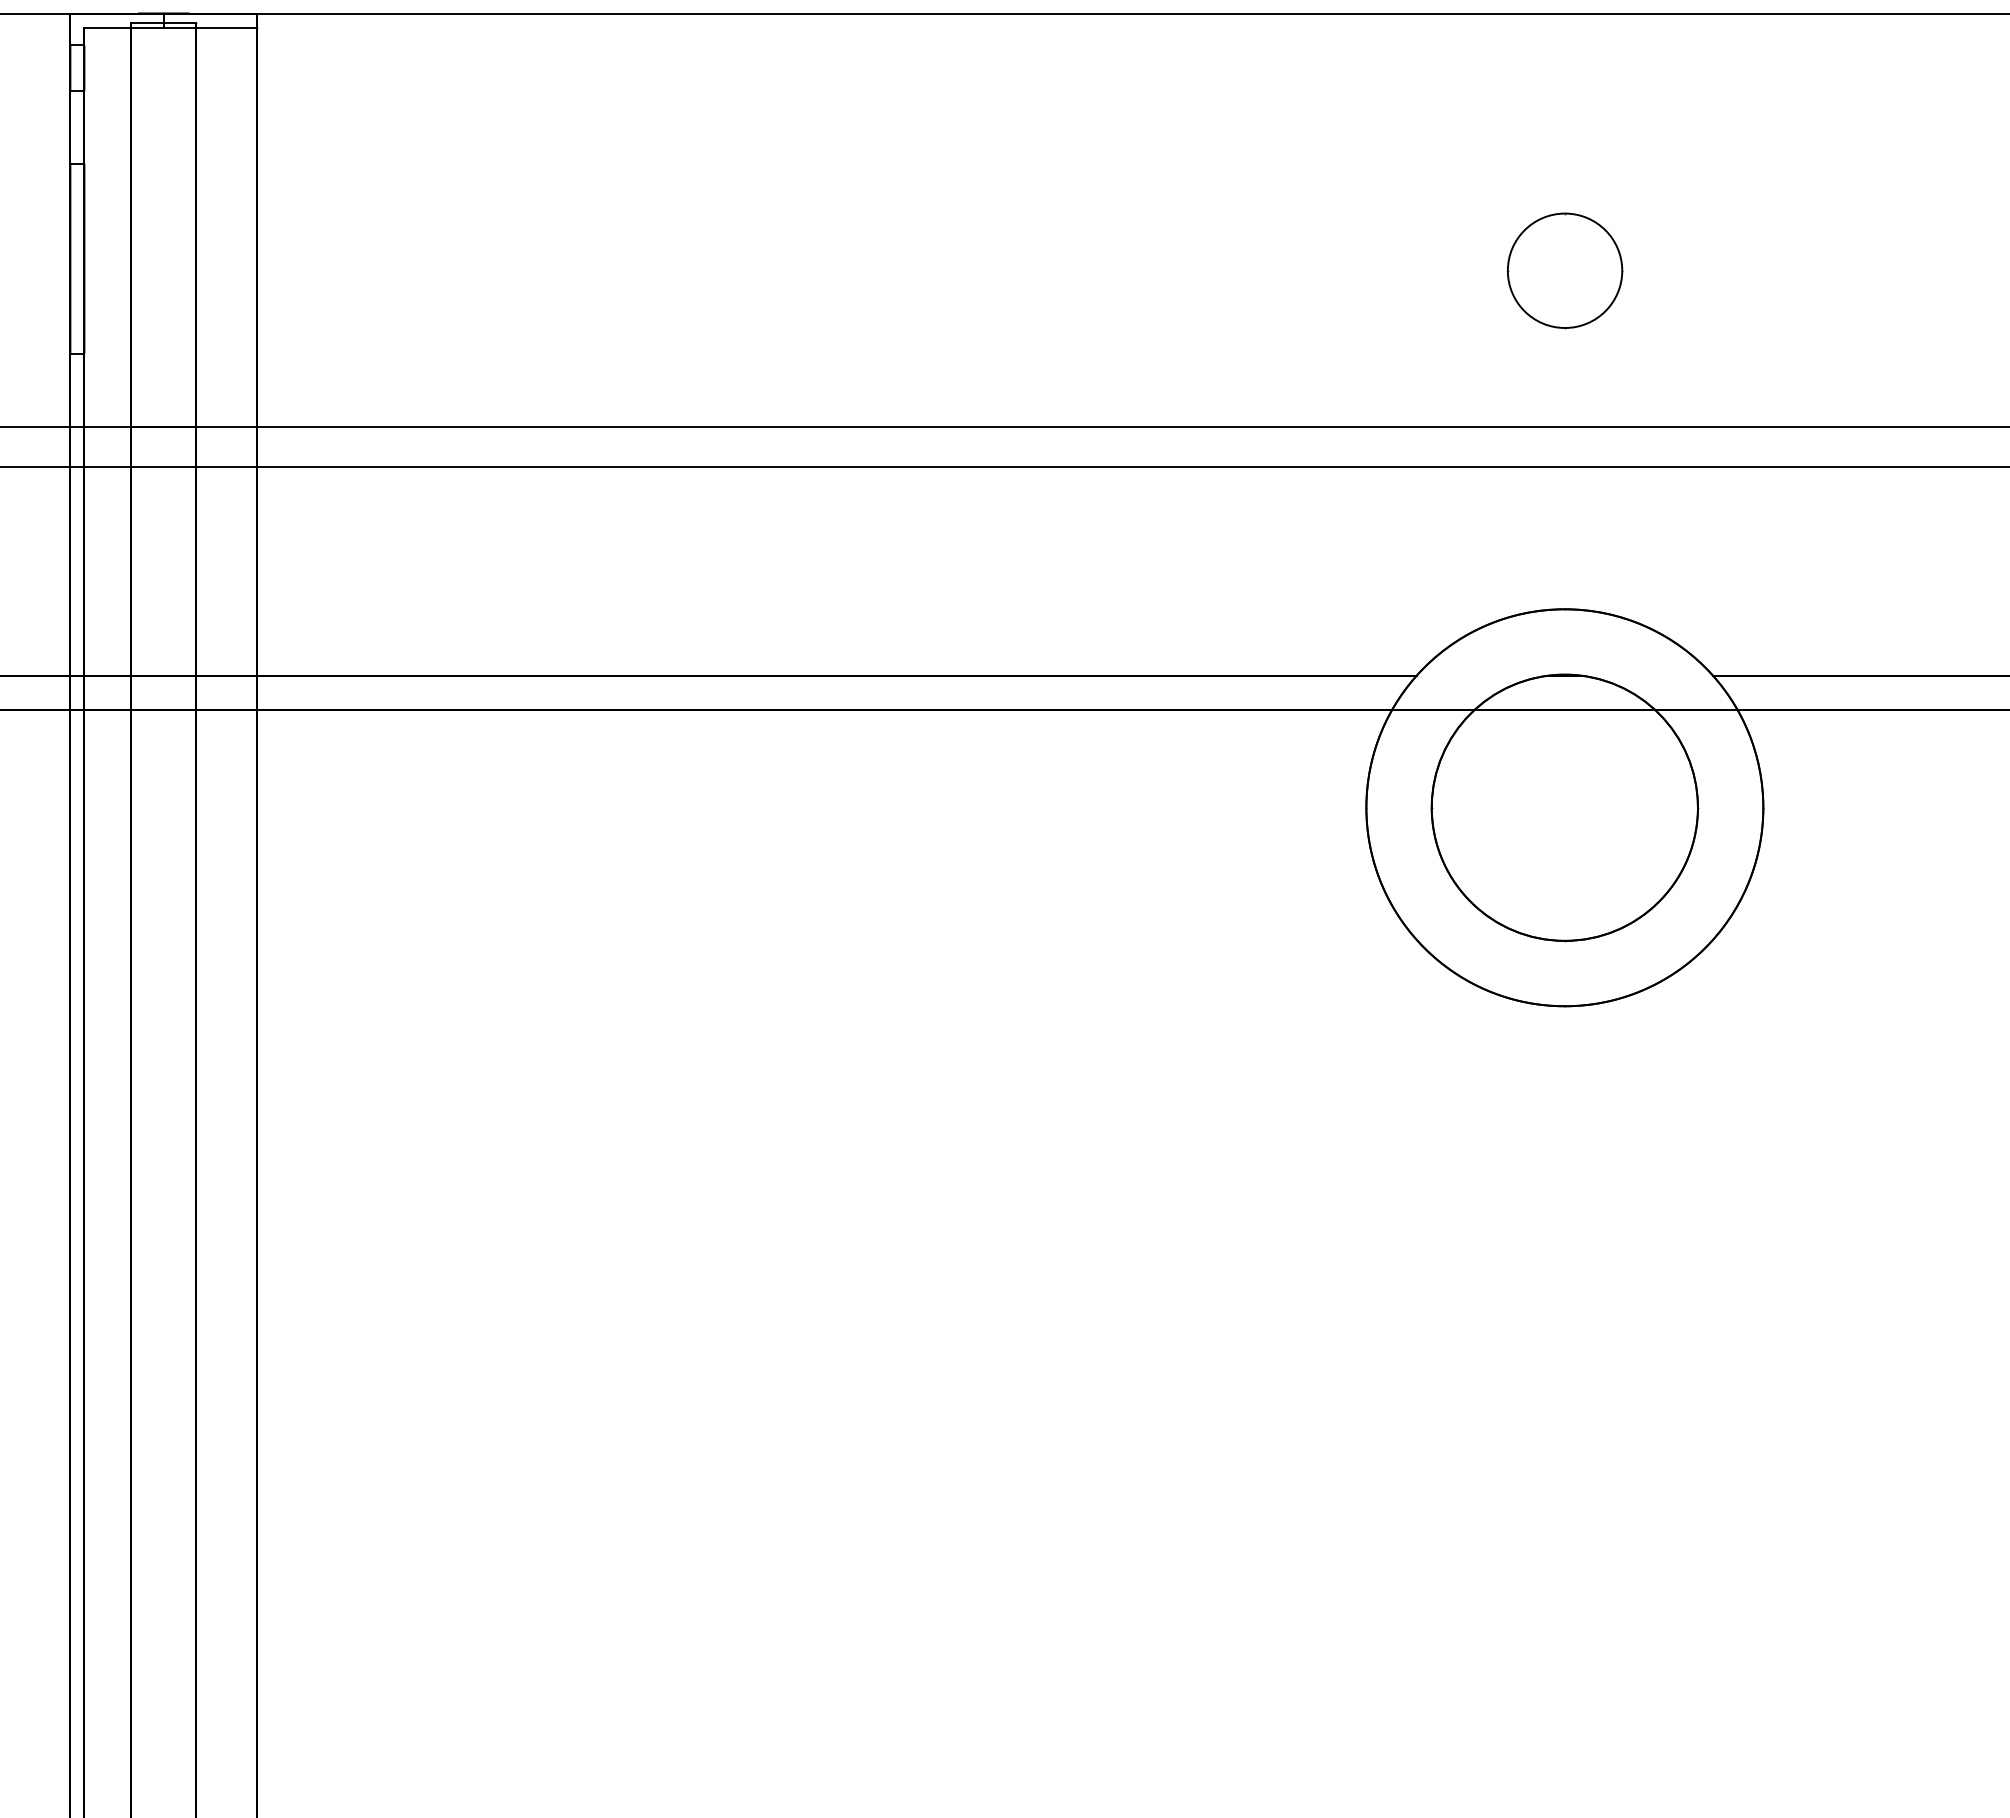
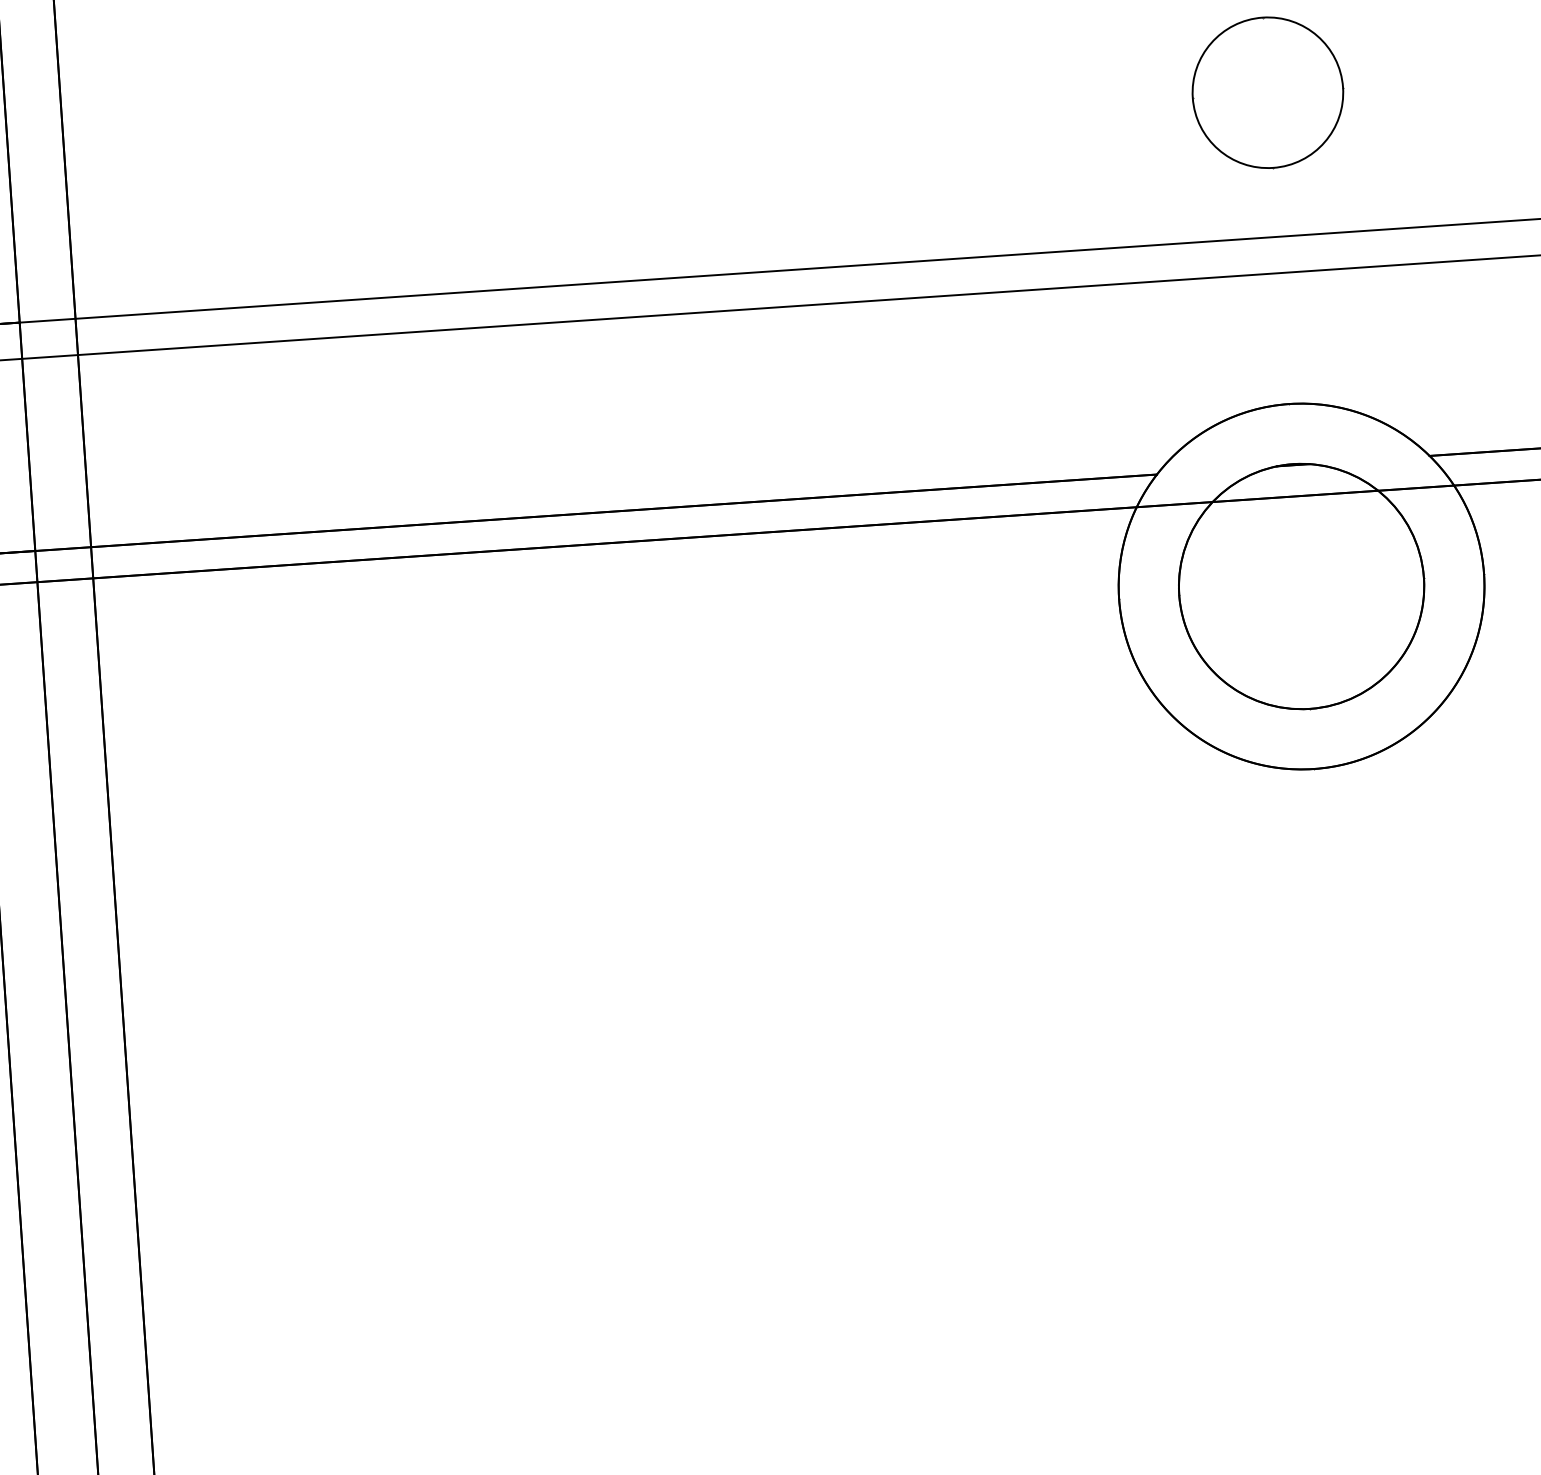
part: (1565, 270) -> (1268, 92), size x1.43

